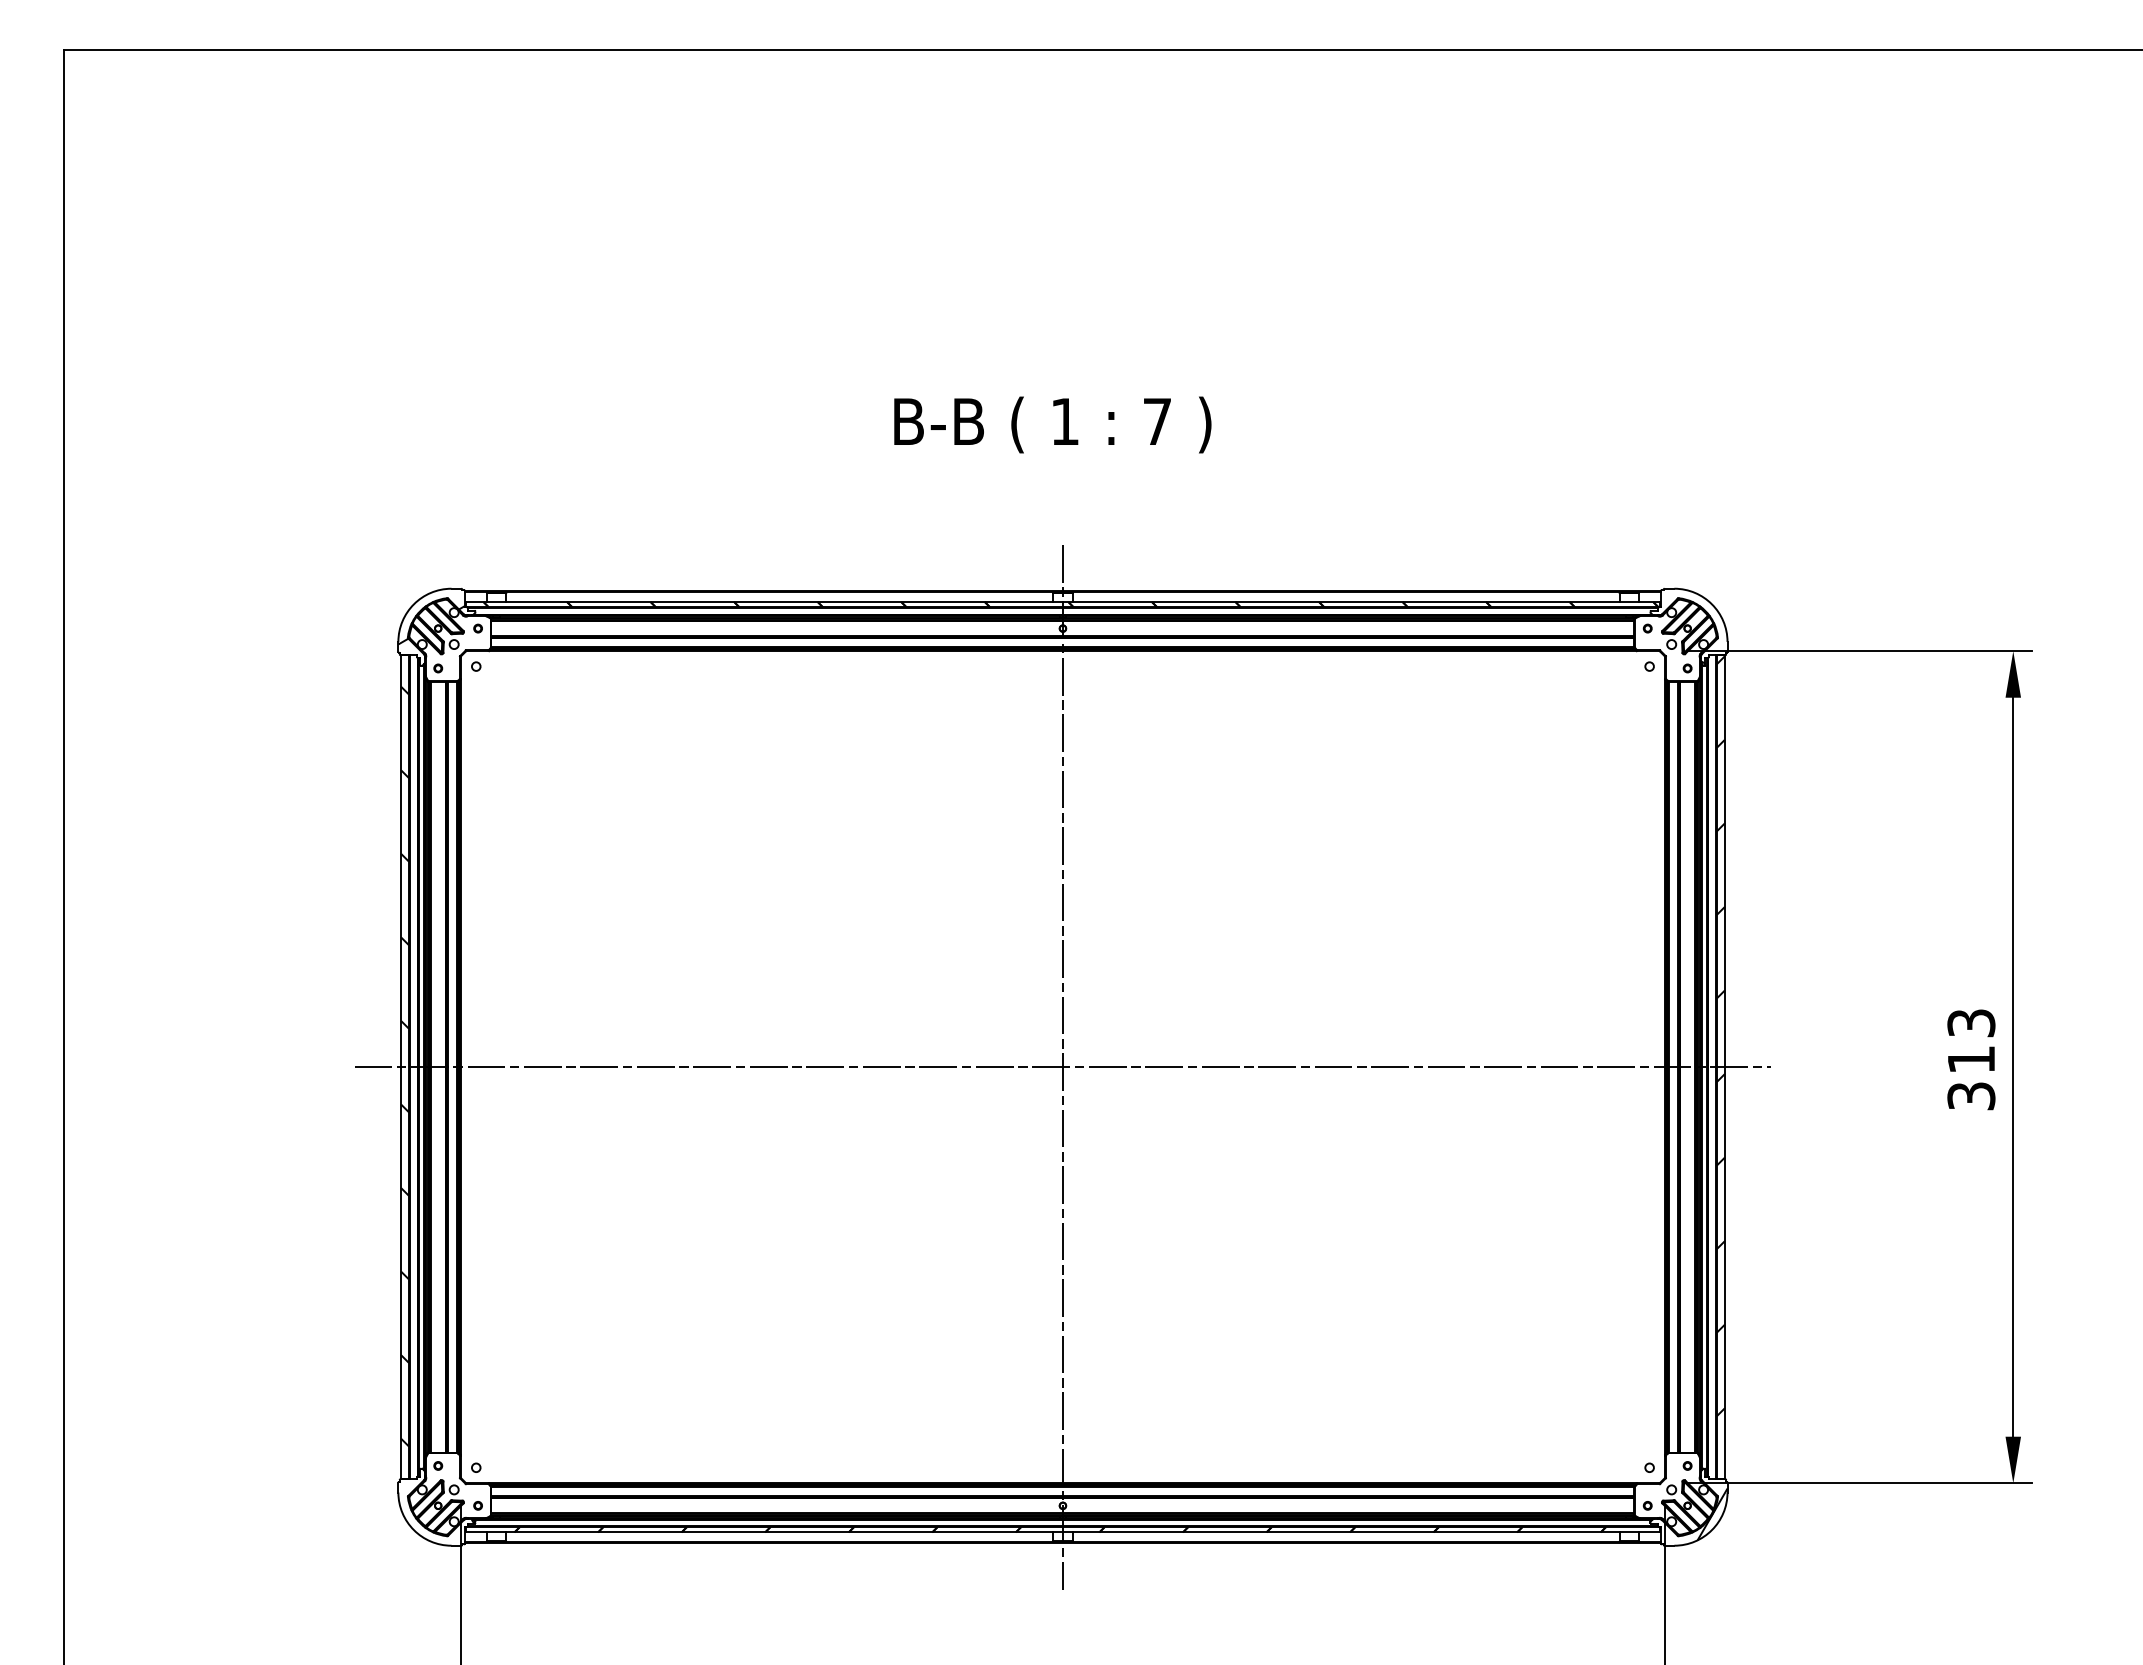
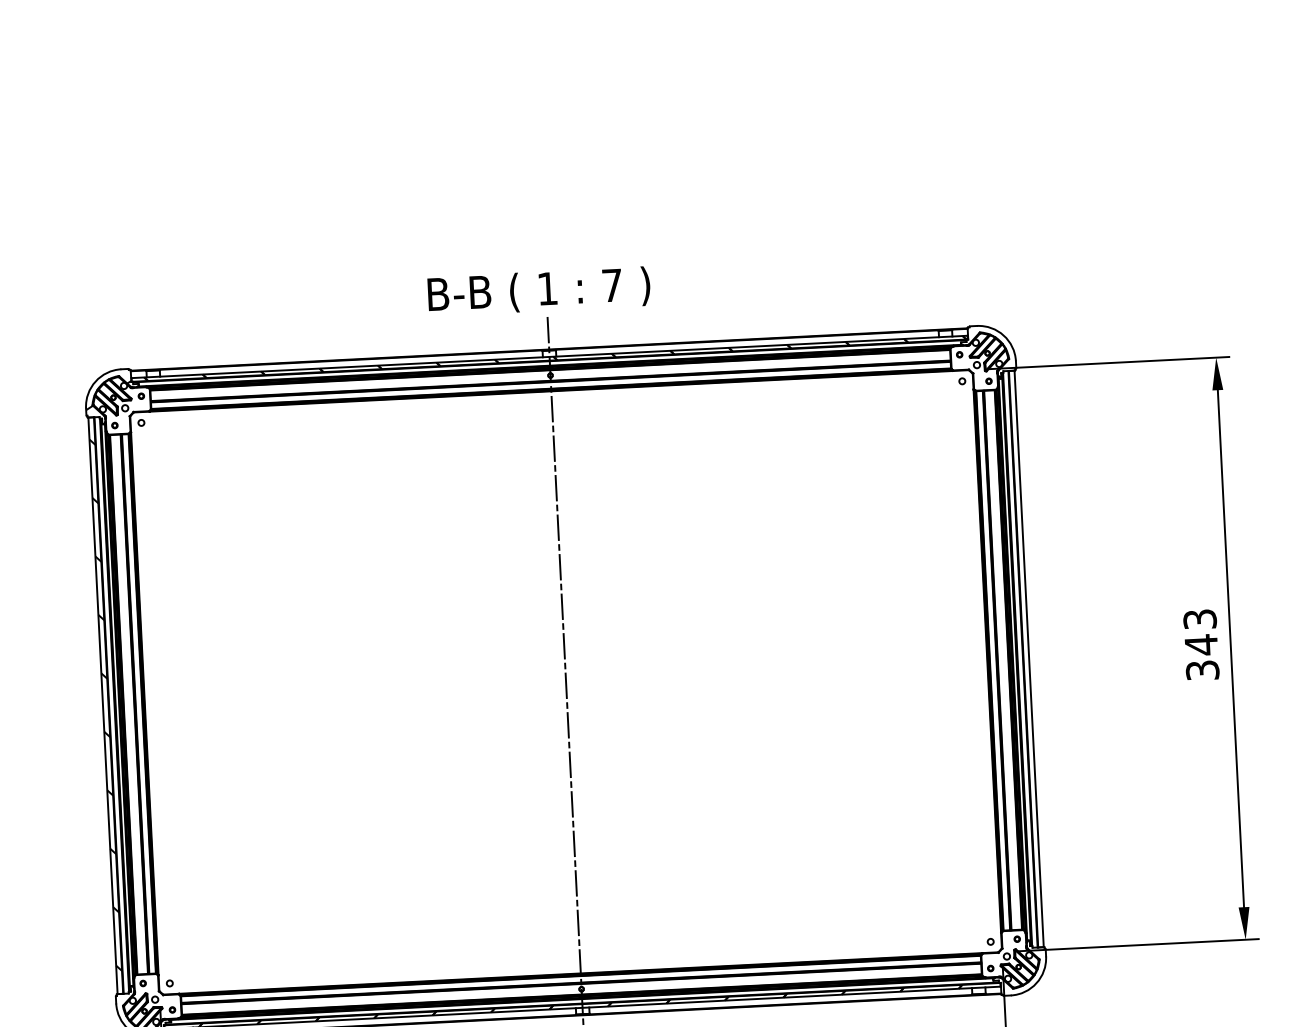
text: (1052, 424) -> (538, 291), moved
hatch: (1720, 1036) -> (1025, 637), removed
text: (1971, 1059) -> (1201, 644), 313 -> 343
line: (1062, 1067) -> (565, 682), removed
hatch: (1712, 1514) -> (1036, 972), removed

